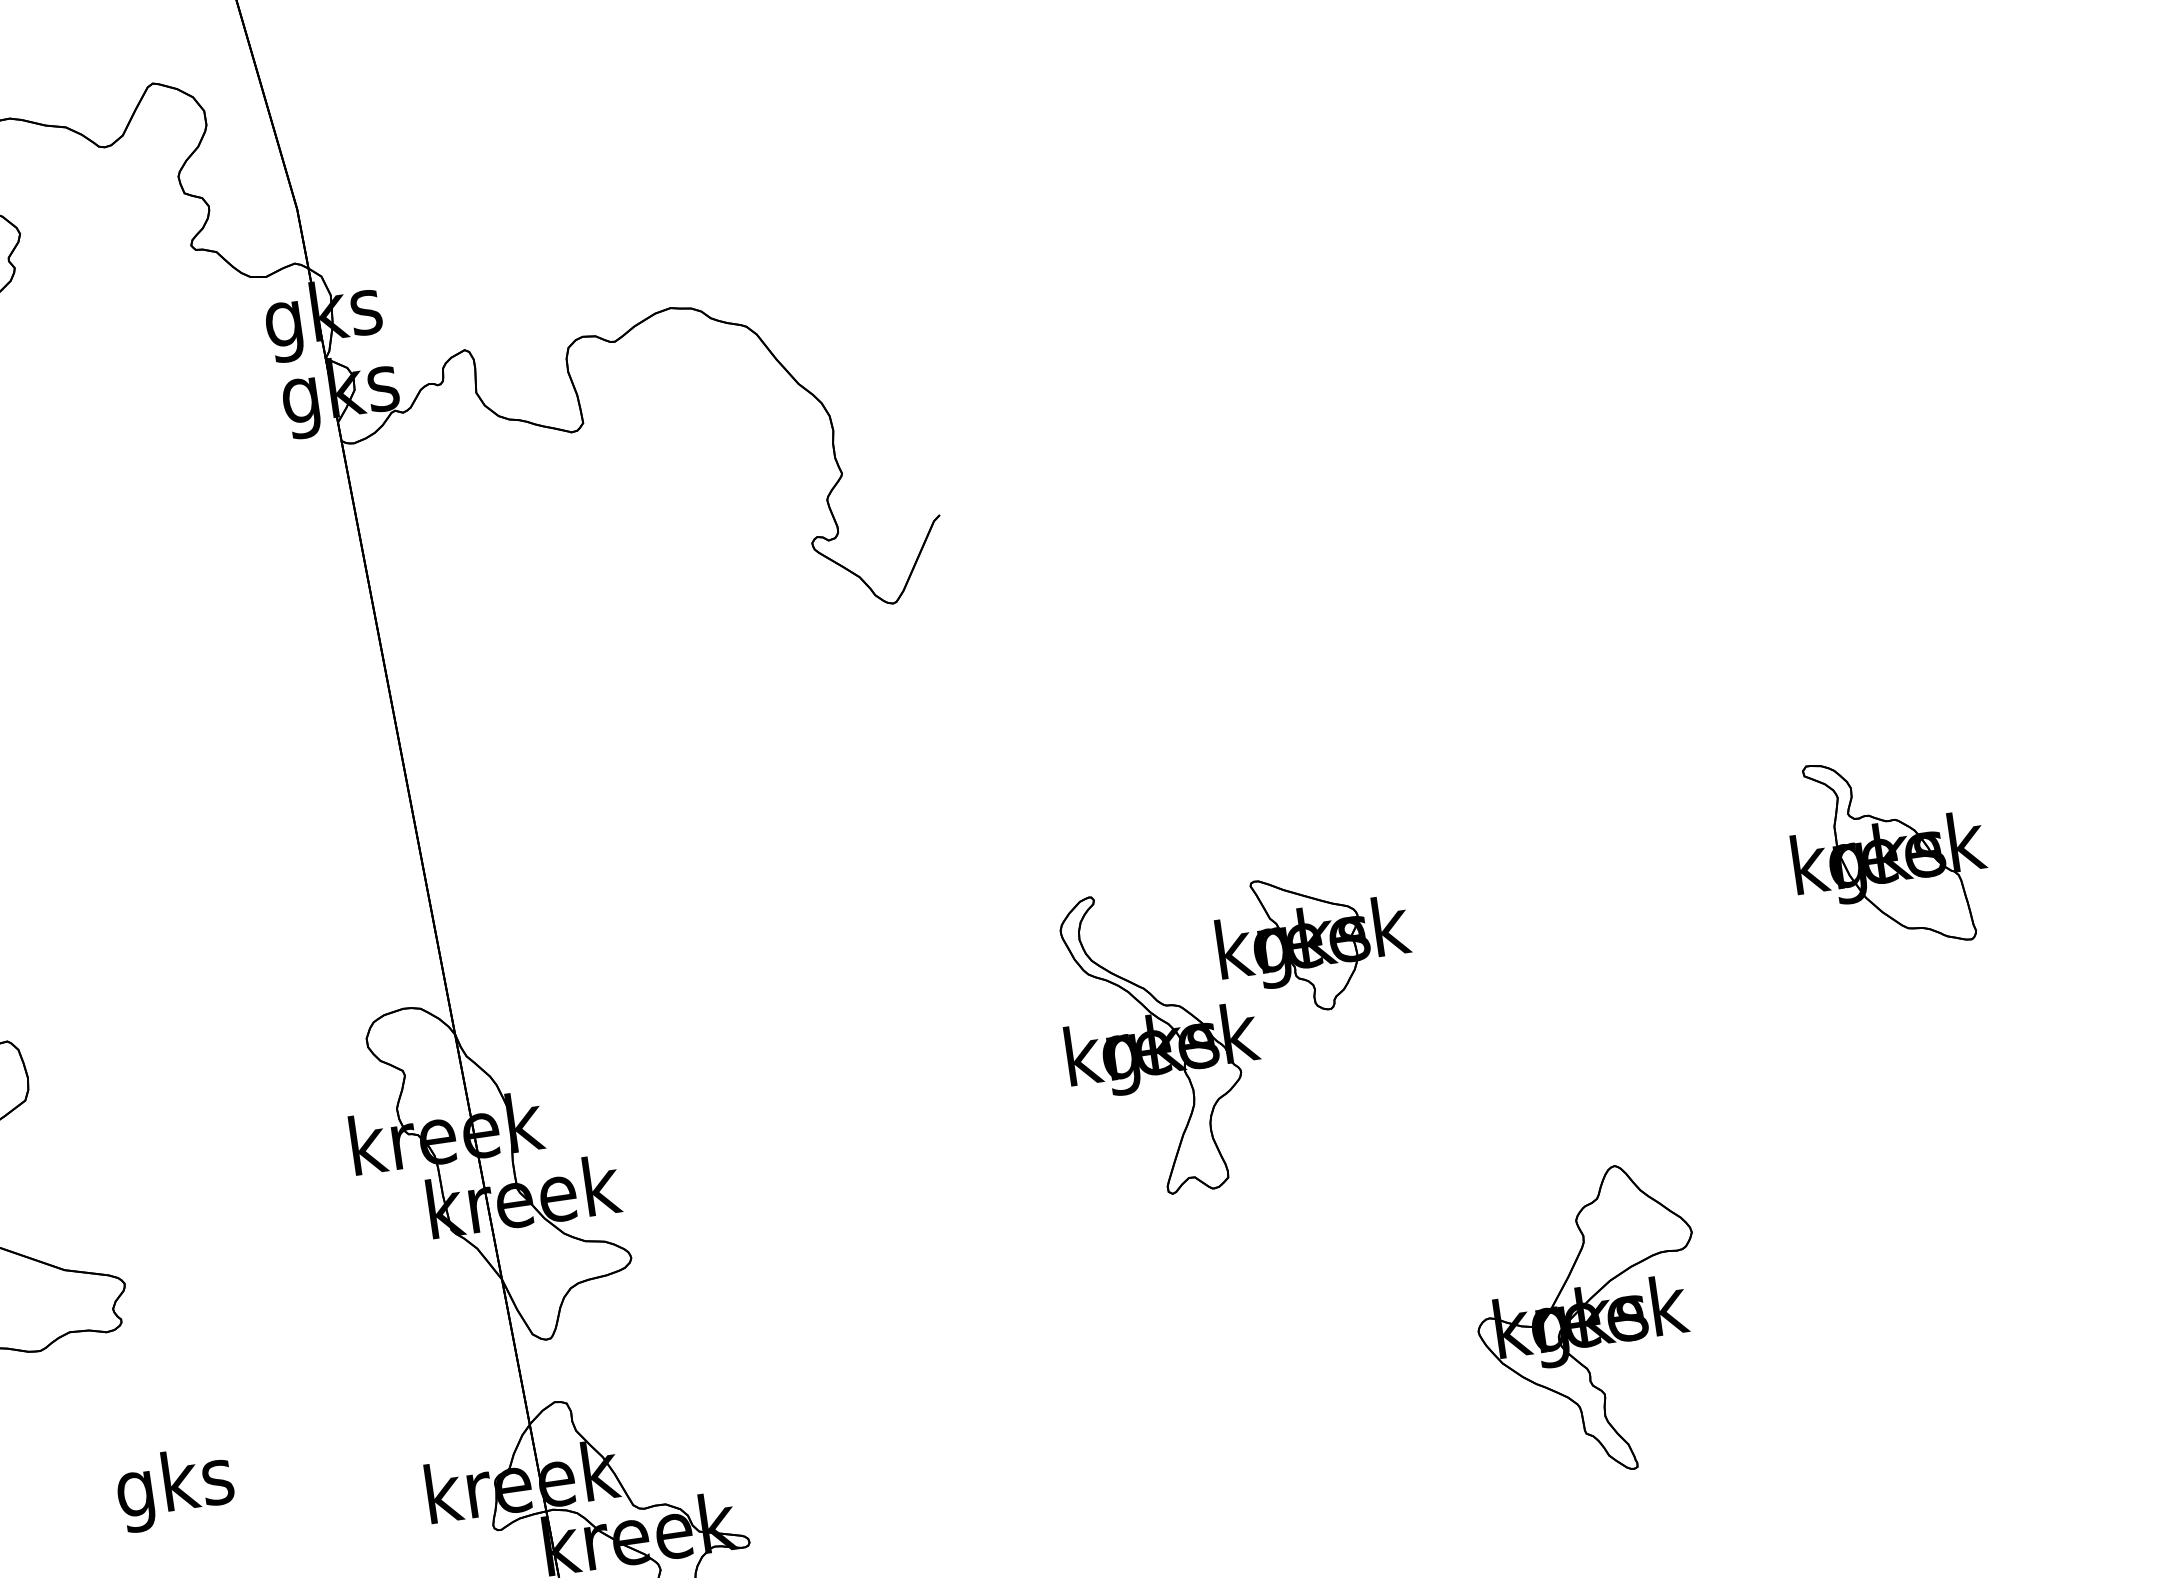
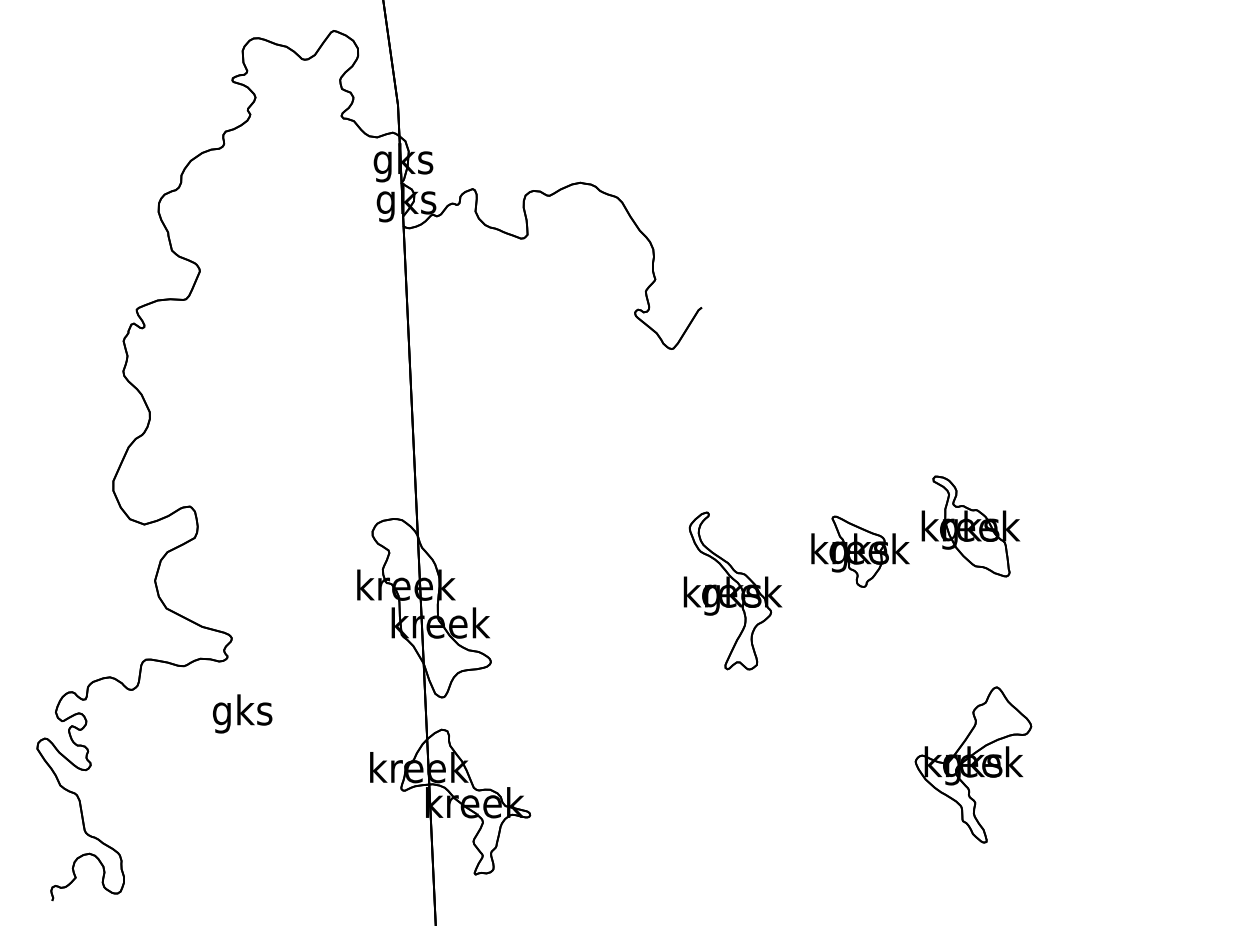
part: (1887, 853) -> (970, 526), moved
part: (1160, 1040) -> (732, 590), moved
text: (175, 1487) -> (242, 713), moved

